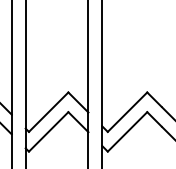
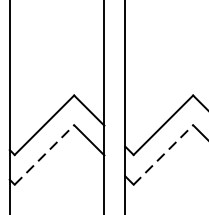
line: (48, 131) -> (44, 154), solid -> dashed
line: (127, 131) -> (163, 154), solid -> dashed

